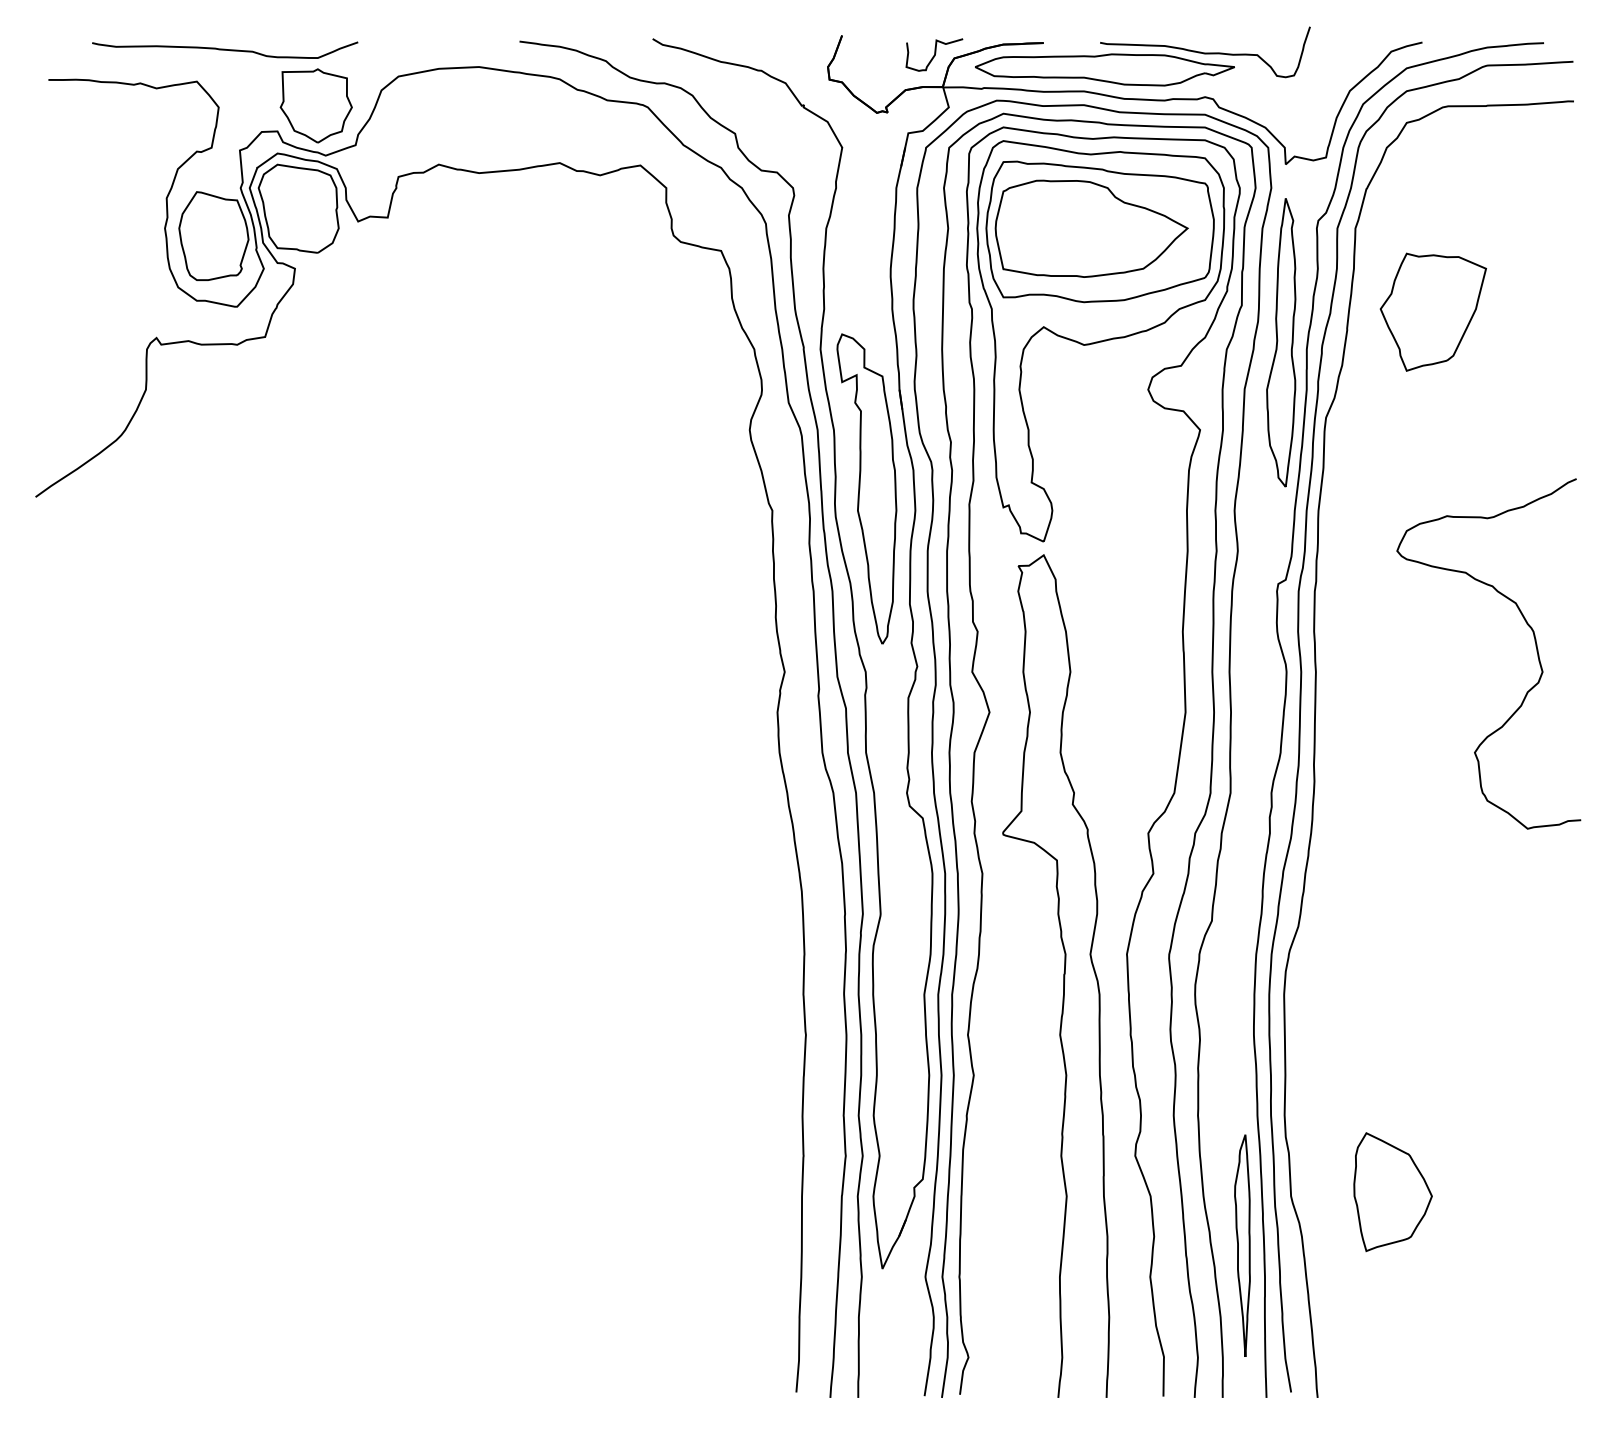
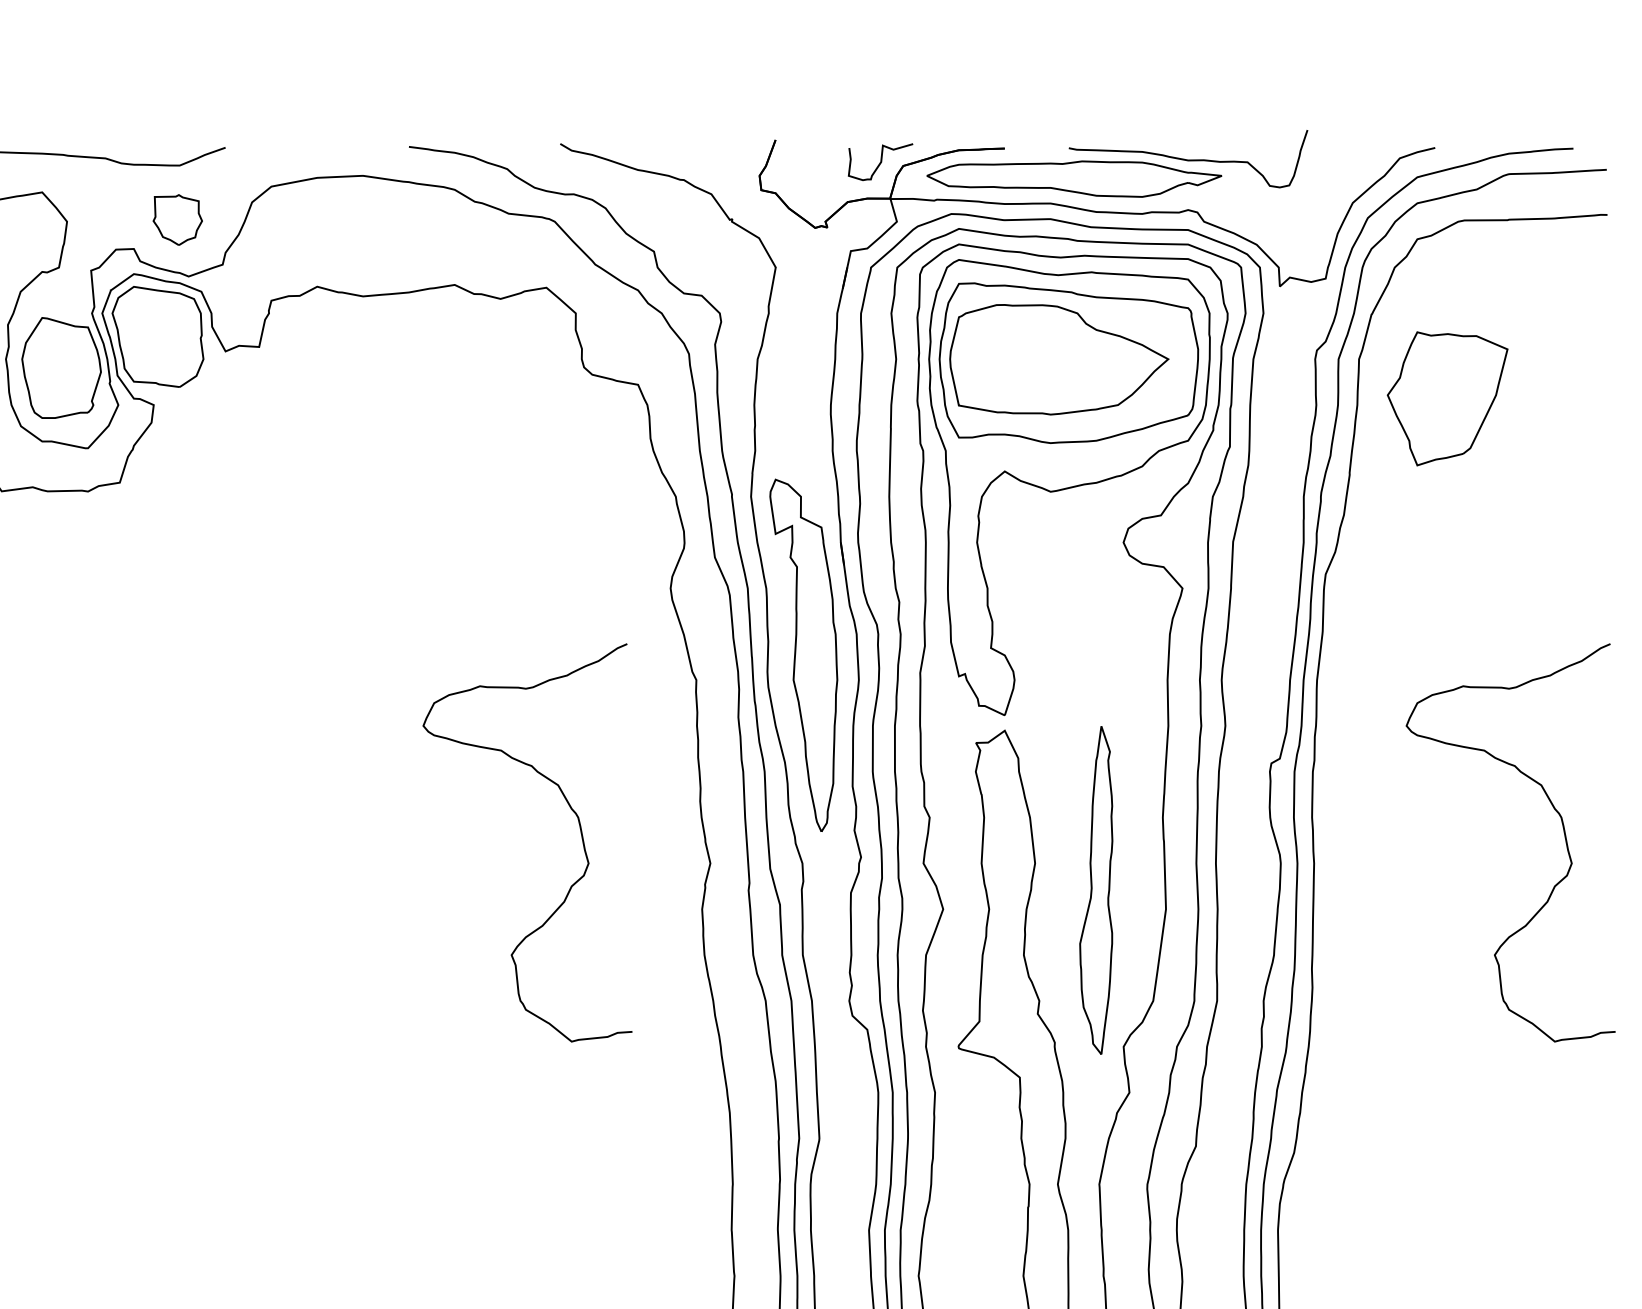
part: (315, 105) -> (177, 219), size x0.6
part: (1432, 311) -> (1446, 397), moved
part: (1281, 342) -> (1096, 890), moved
curve: (670, 646) -> (580, 834), added

